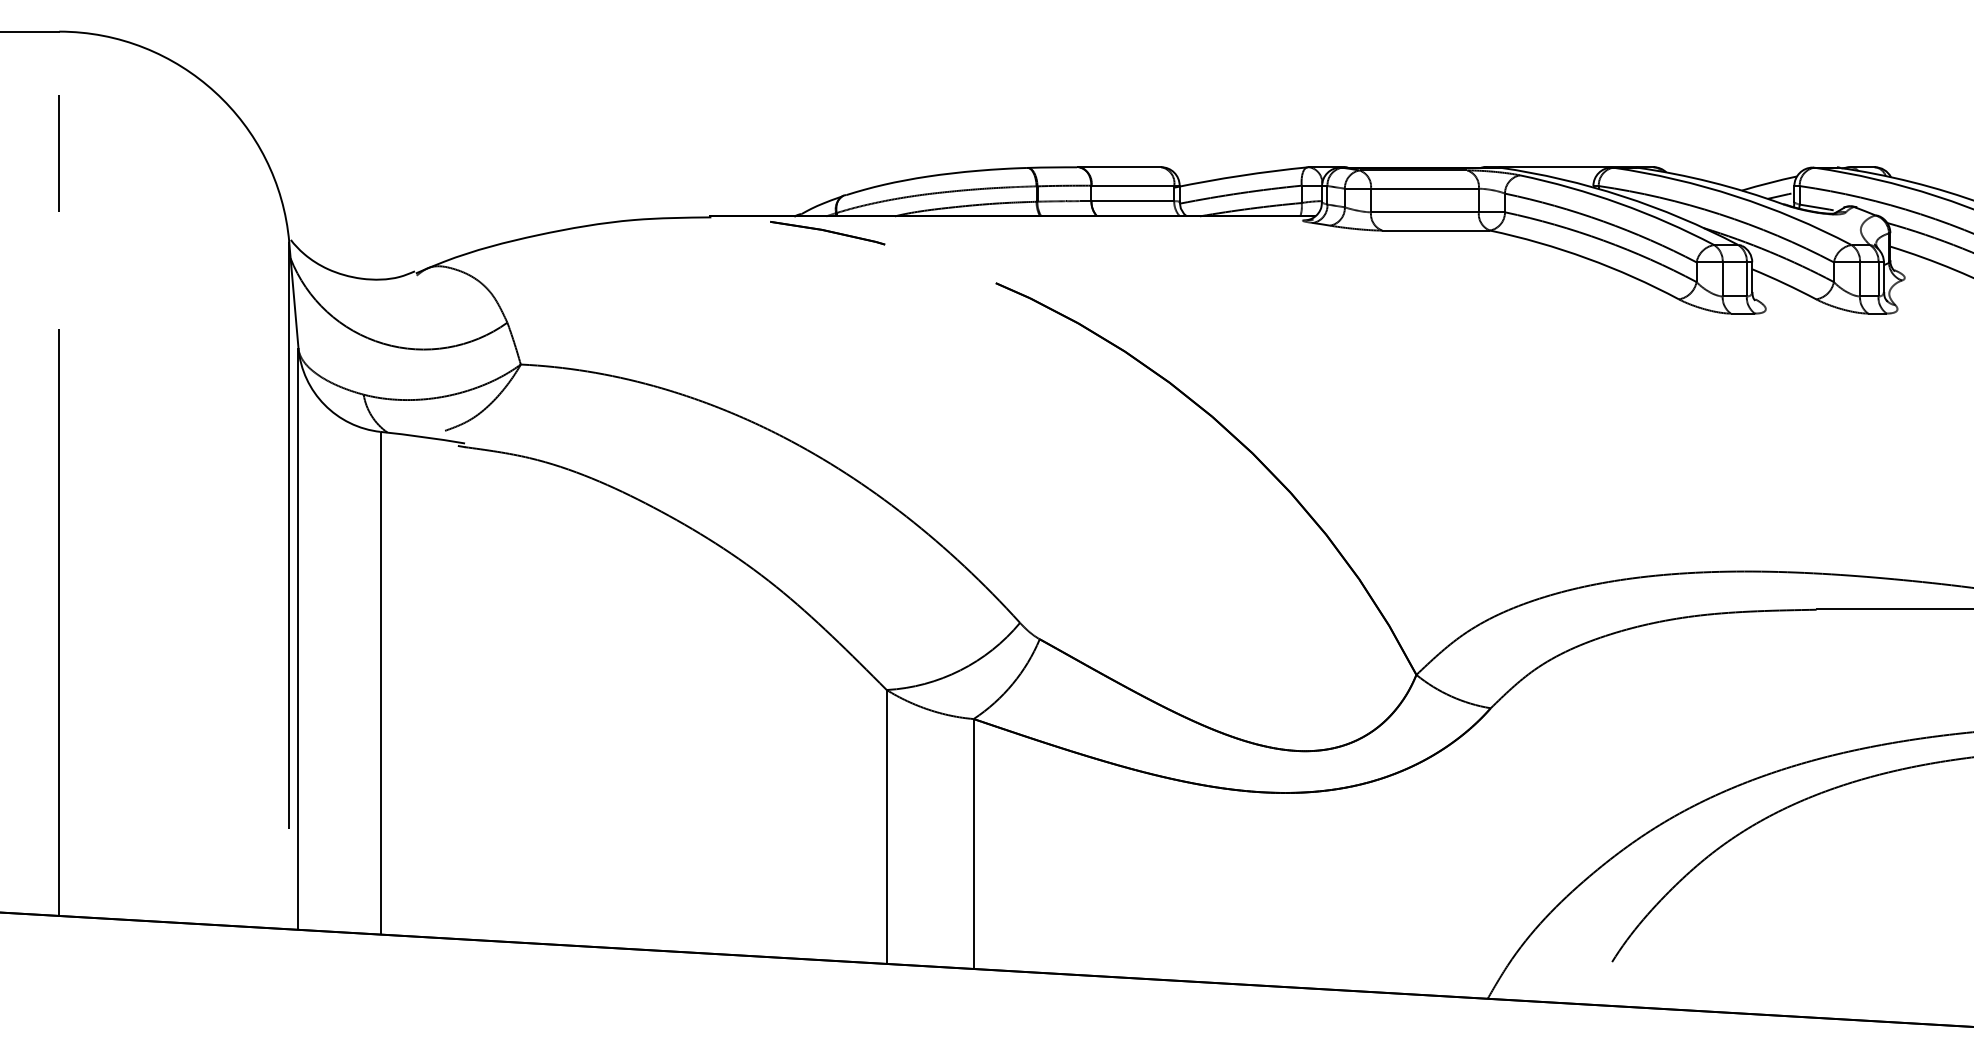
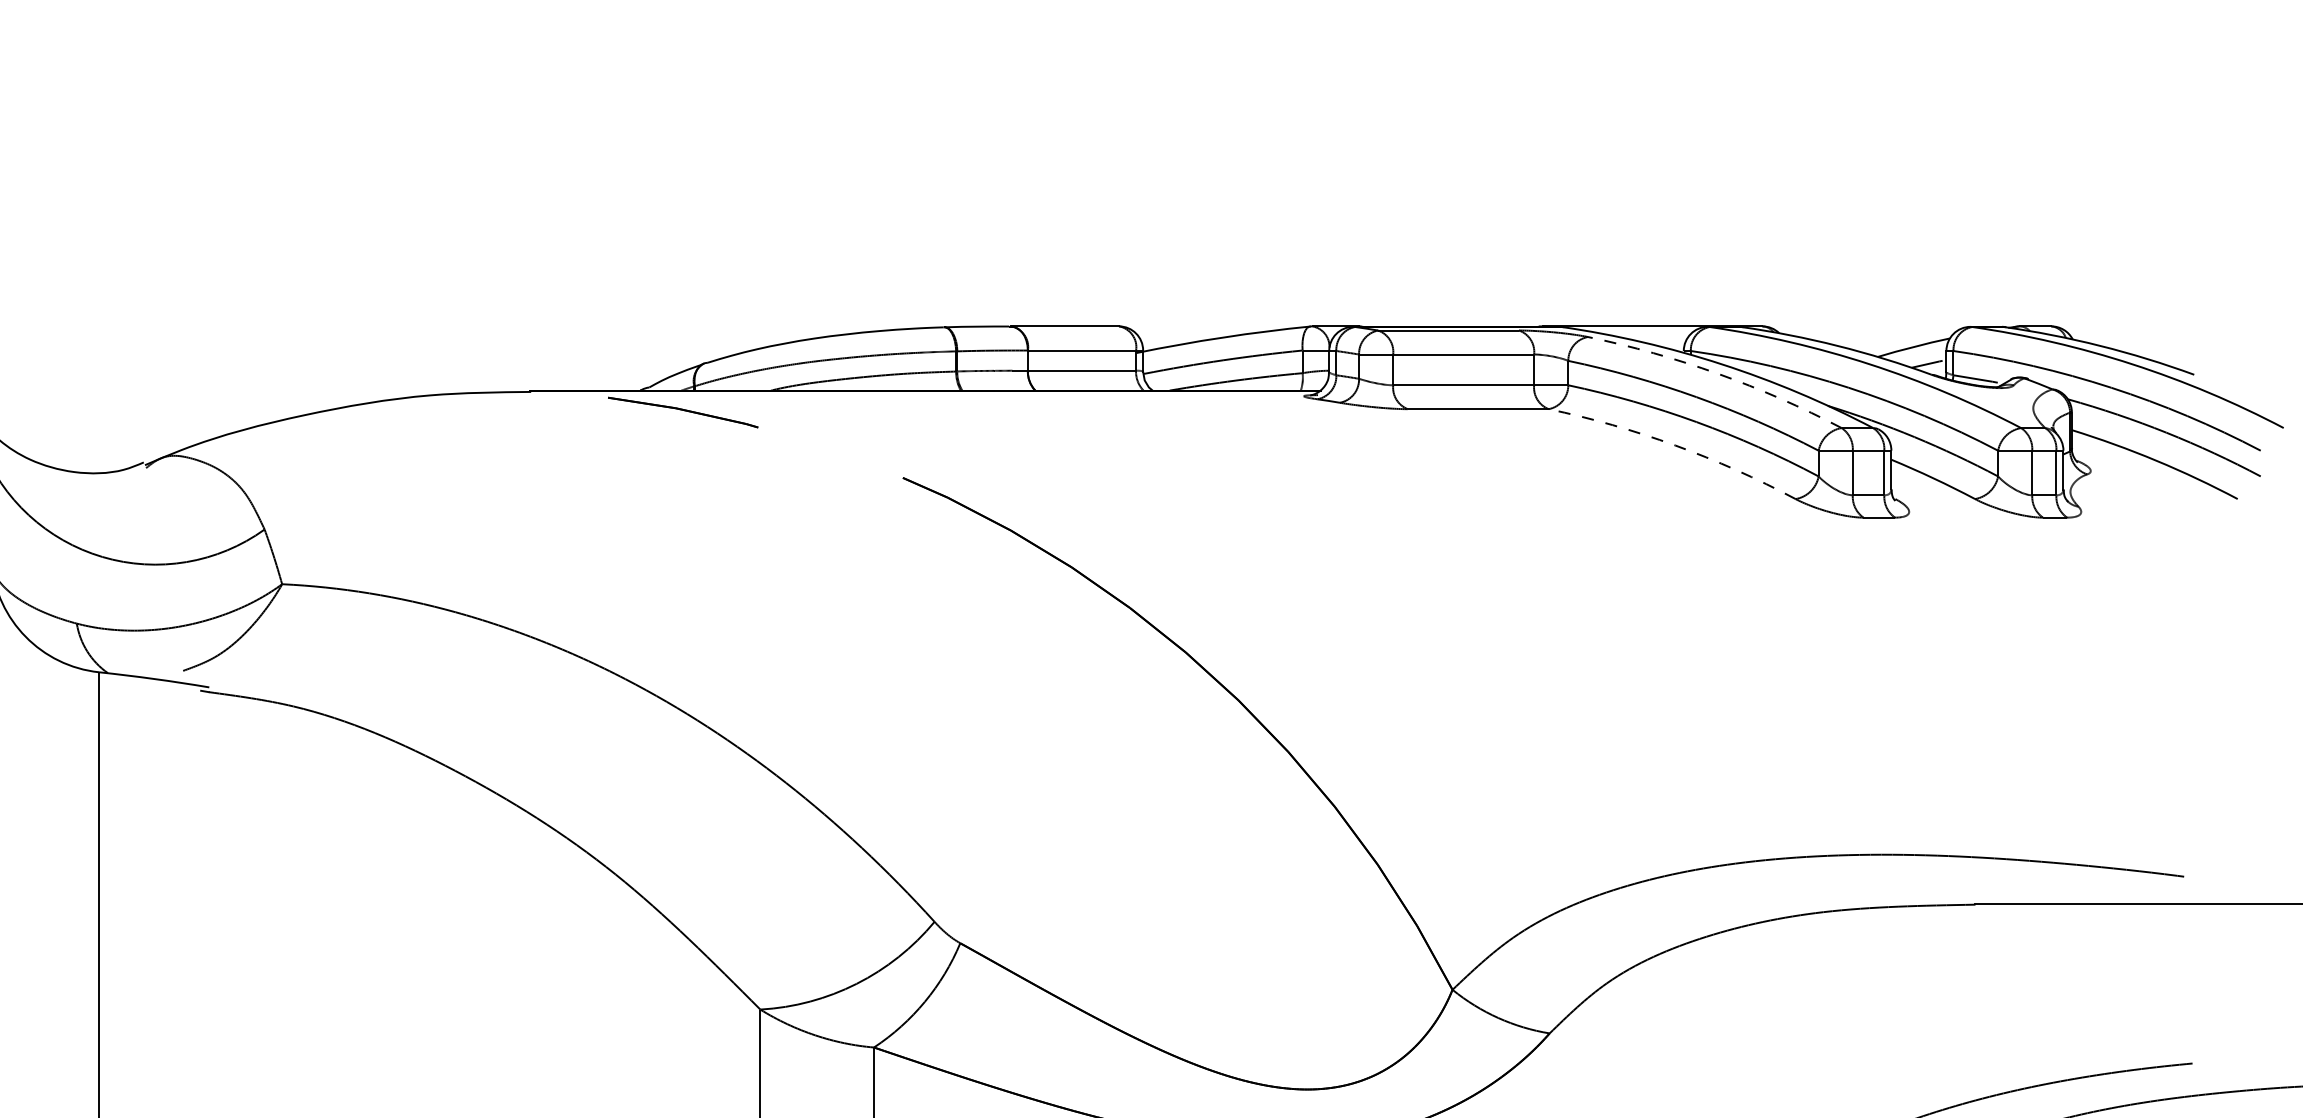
arc: (1619, 203) -> (1717, 373), solid -> dashed
arc: (1586, 258) -> (1674, 445), solid -> dashed

